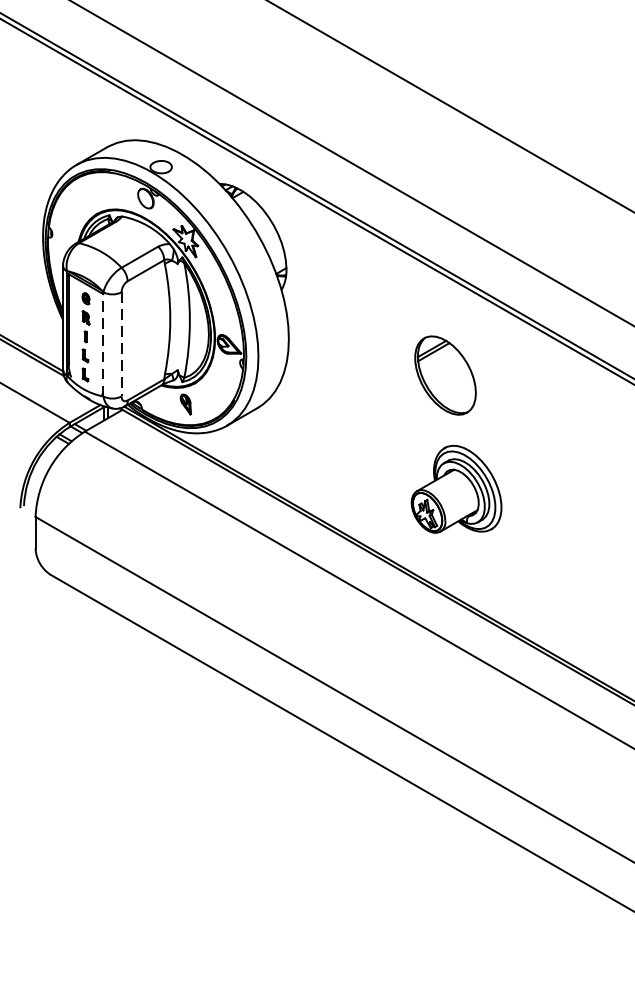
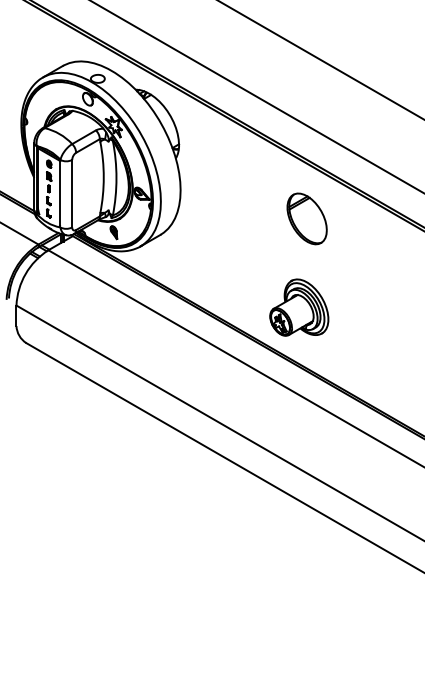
line: (103, 344) -> (60, 193), dashed -> solid
line: (122, 344) -> (72, 193), dashed -> solid
part: (444, 374) -> (306, 218), moved
part: (456, 489) -> (299, 307), moved

